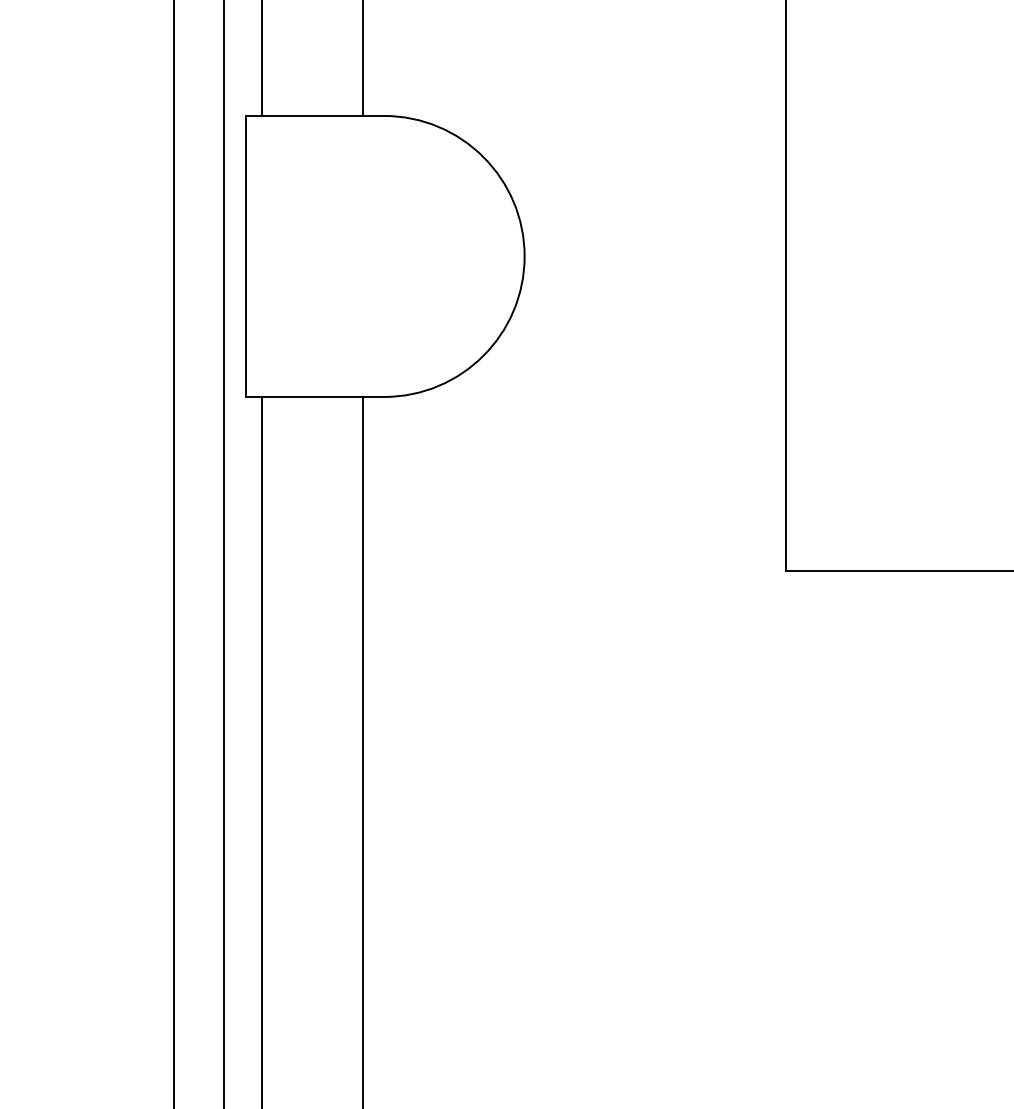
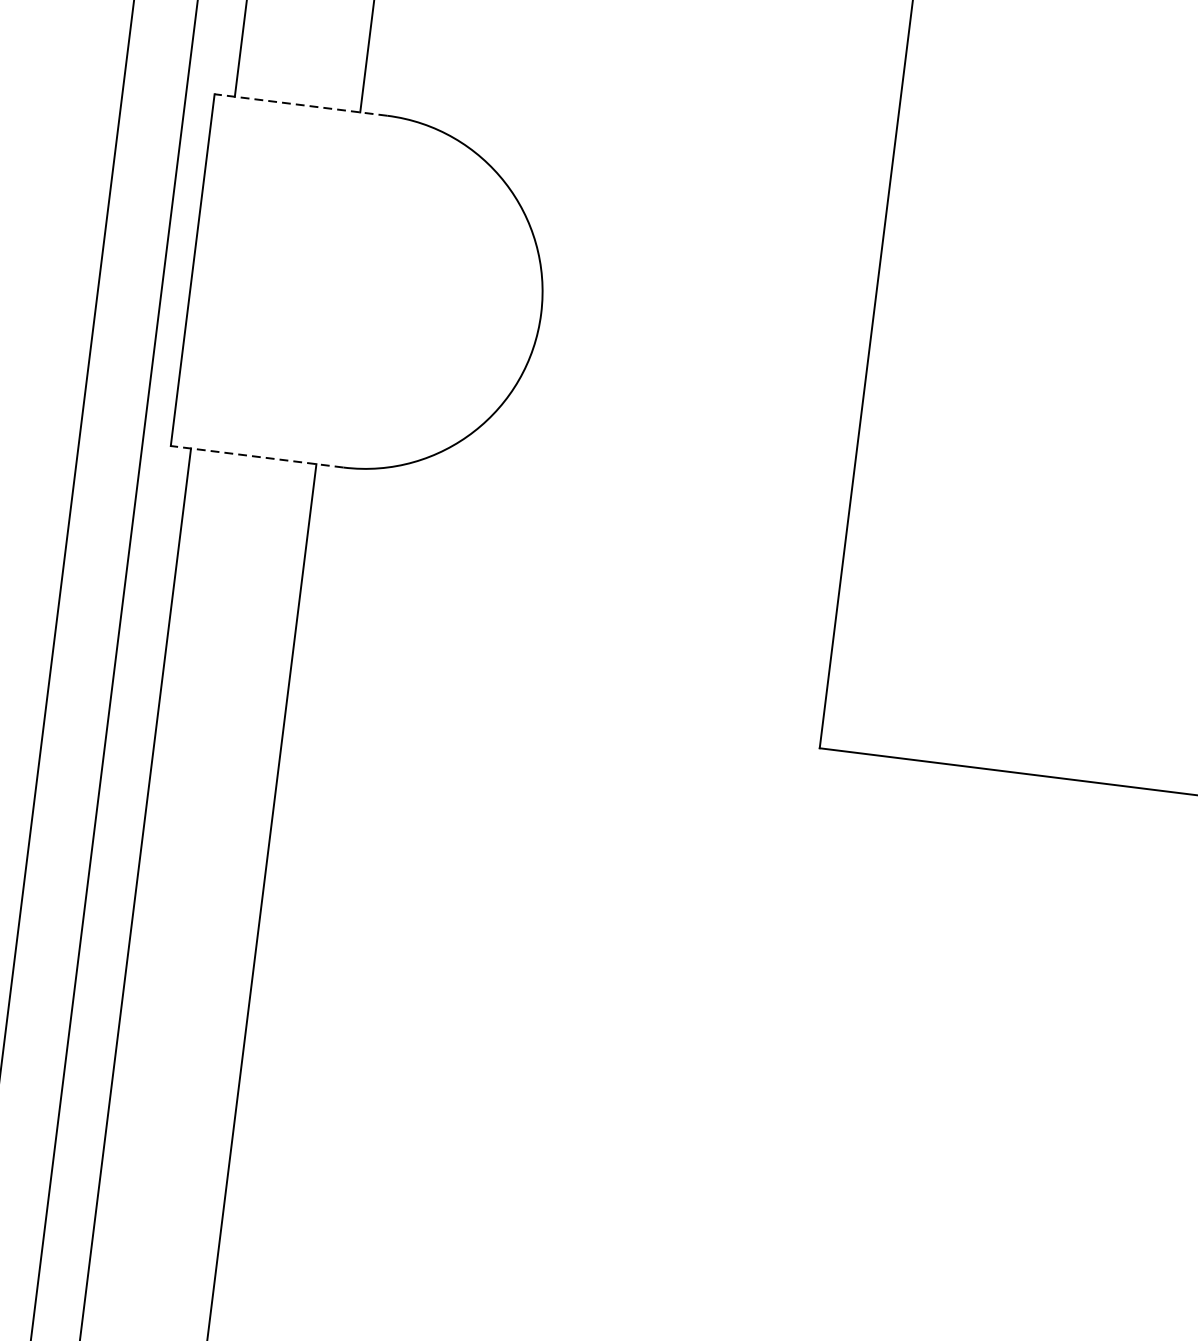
line: (315, 115) -> (301, 104), solid -> dashed
line: (315, 396) -> (257, 456), solid -> dashed

